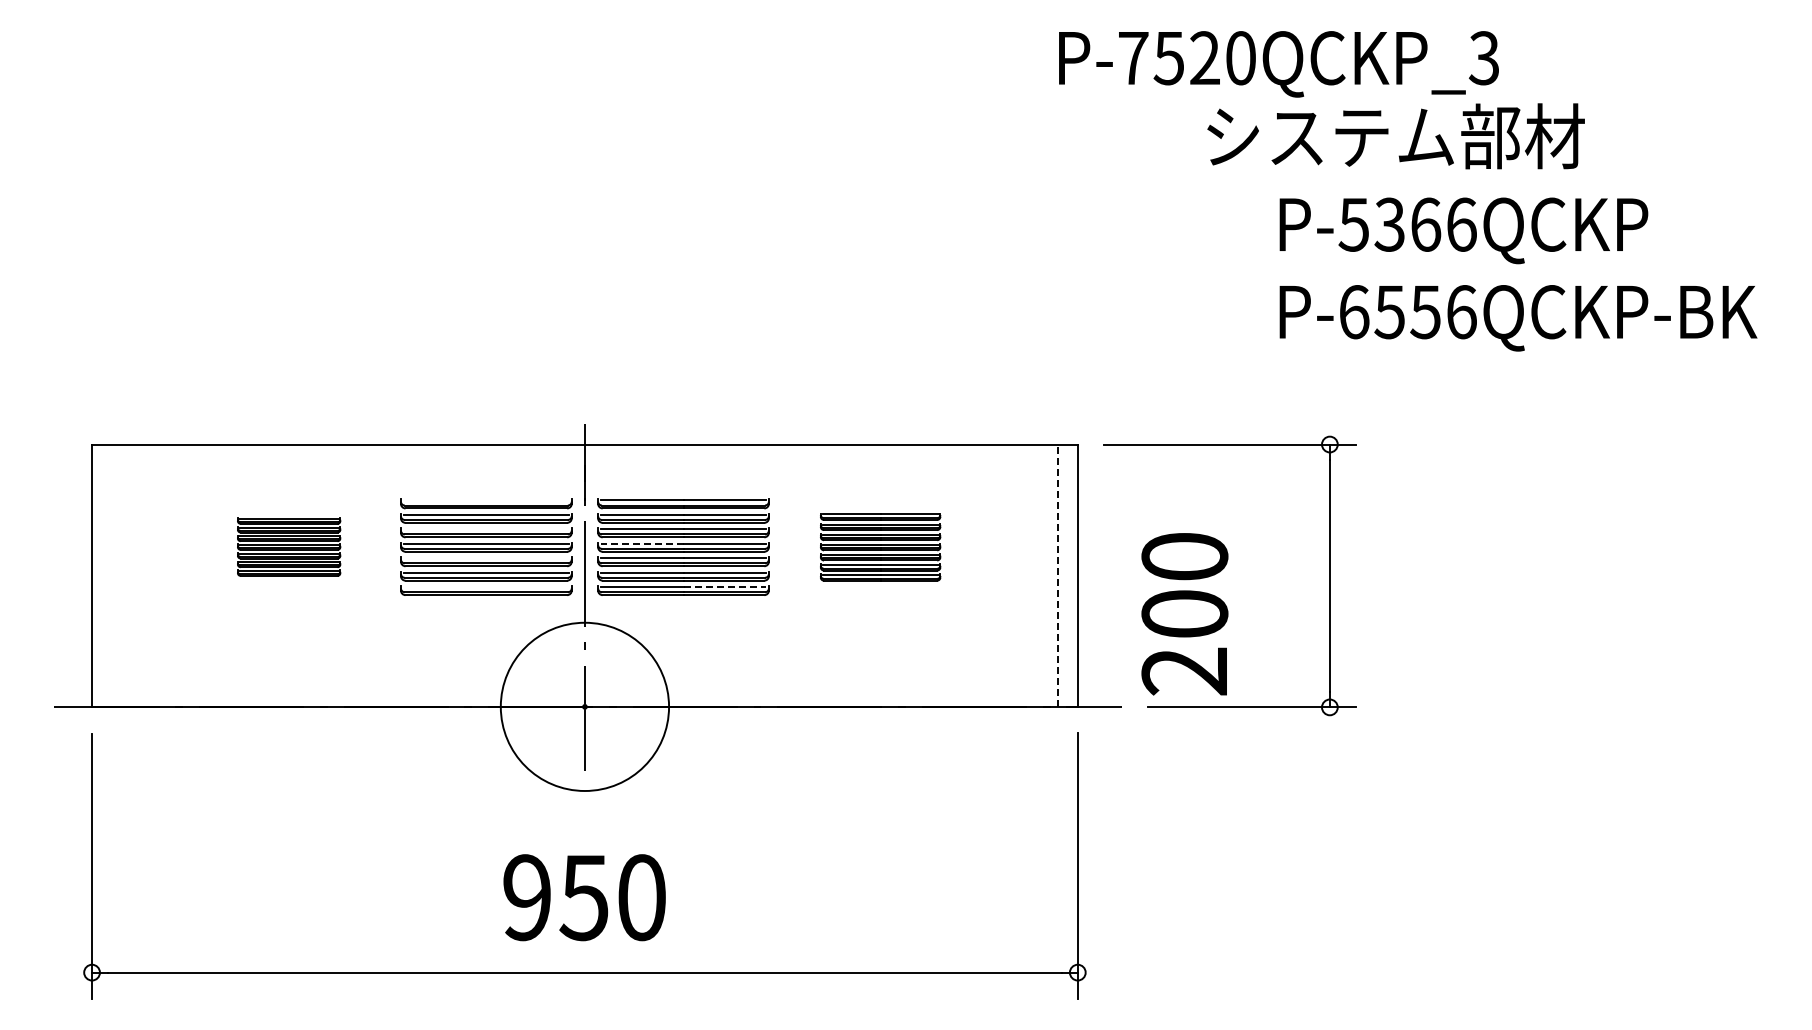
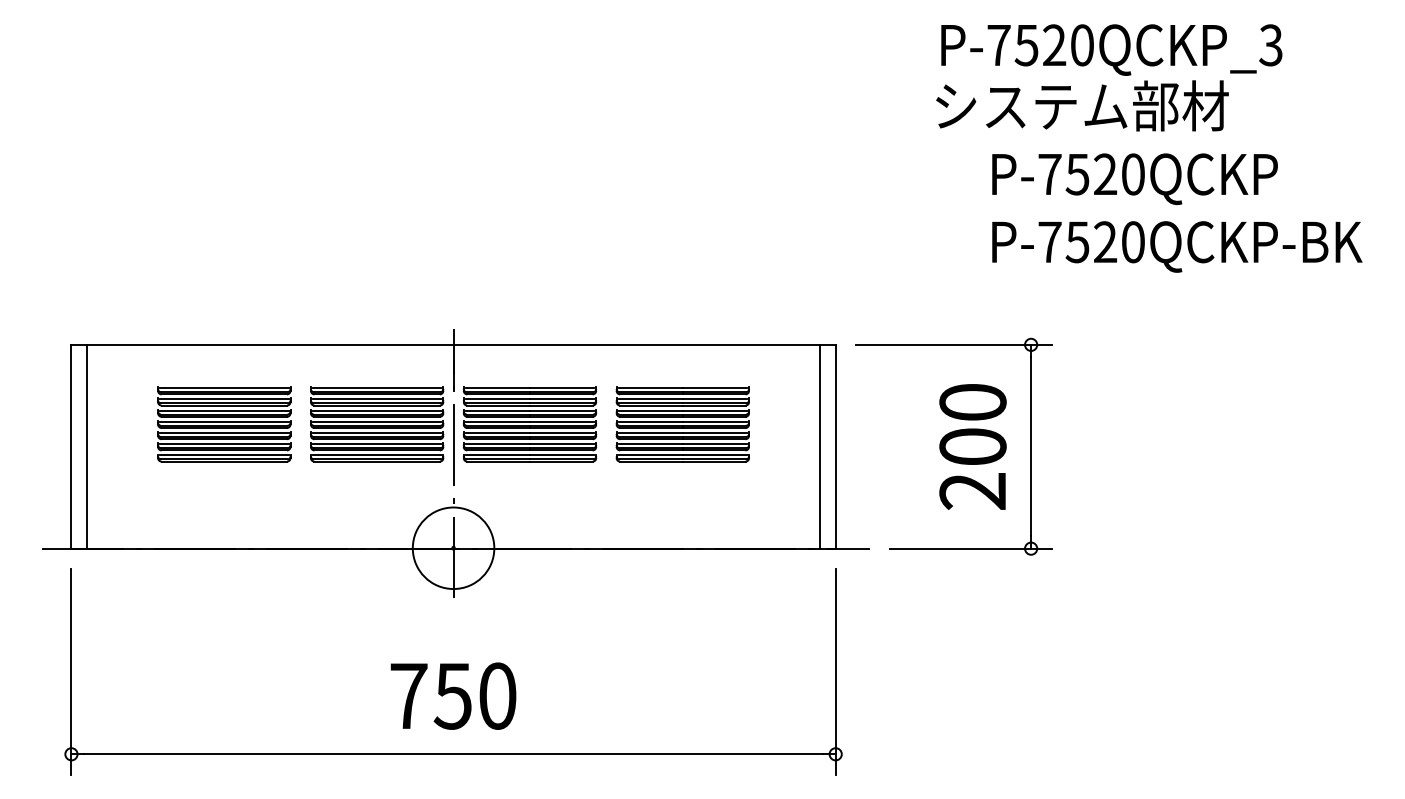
text: (1278, 64) -> (1111, 50), moved
text: (1407, 224) -> (1091, 174), P-5366QCKP -> P-7520QCKP
text: (1407, 312) -> (1091, 242), P-6556QCKP-BK -> P-7520QCKP-BK
line: (486, 500) -> (377, 388), added
line: (486, 529) -> (377, 410), added
line: (641, 543) -> (497, 421), dashed -> solid
part: (288, 546) -> (223, 423), size x1.67
part: (880, 546) -> (682, 423), size x1.43
line: (486, 558) -> (377, 433), added
line: (111, 575) -> (86, 446), added
line: (1058, 575) -> (820, 446), dashed -> solid
line: (486, 587) -> (377, 455), added
line: (725, 587) -> (562, 455), dashed -> solid
text: (1184, 614) -> (972, 447), moved
circle: (584, 706) -> (453, 547), size x0.62
text: (527, 897) -> (409, 696), 950 -> 750

